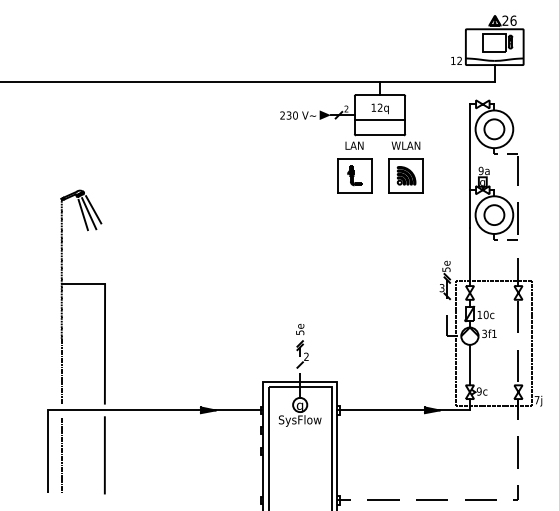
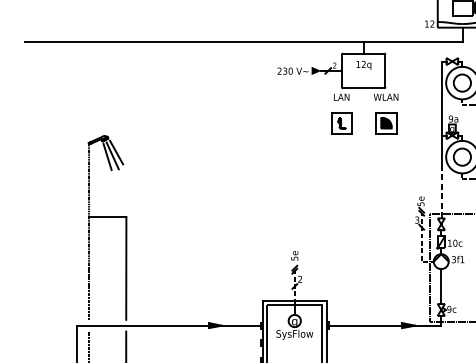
line: (379, 120) -> (363, 75), removed
part: (354, 175) -> (341, 122), size x0.7
part: (405, 175) -> (385, 122), size x0.7
line: (470, 256) -> (441, 192), solid -> dashed

